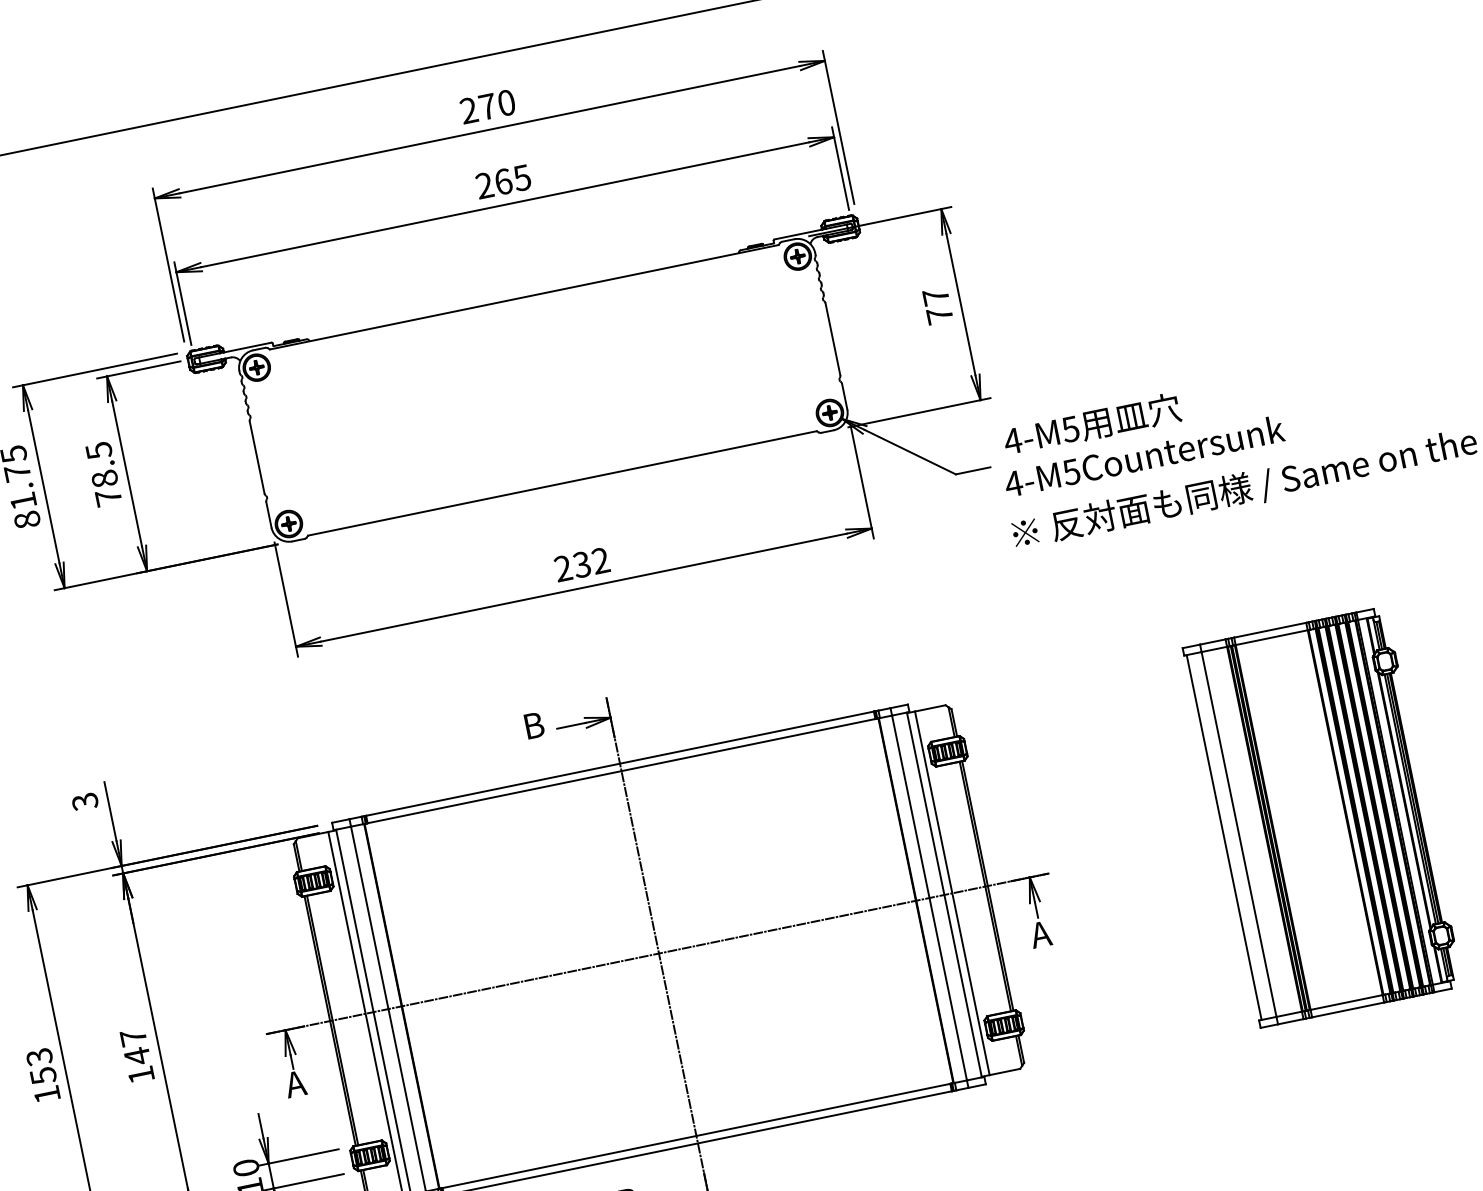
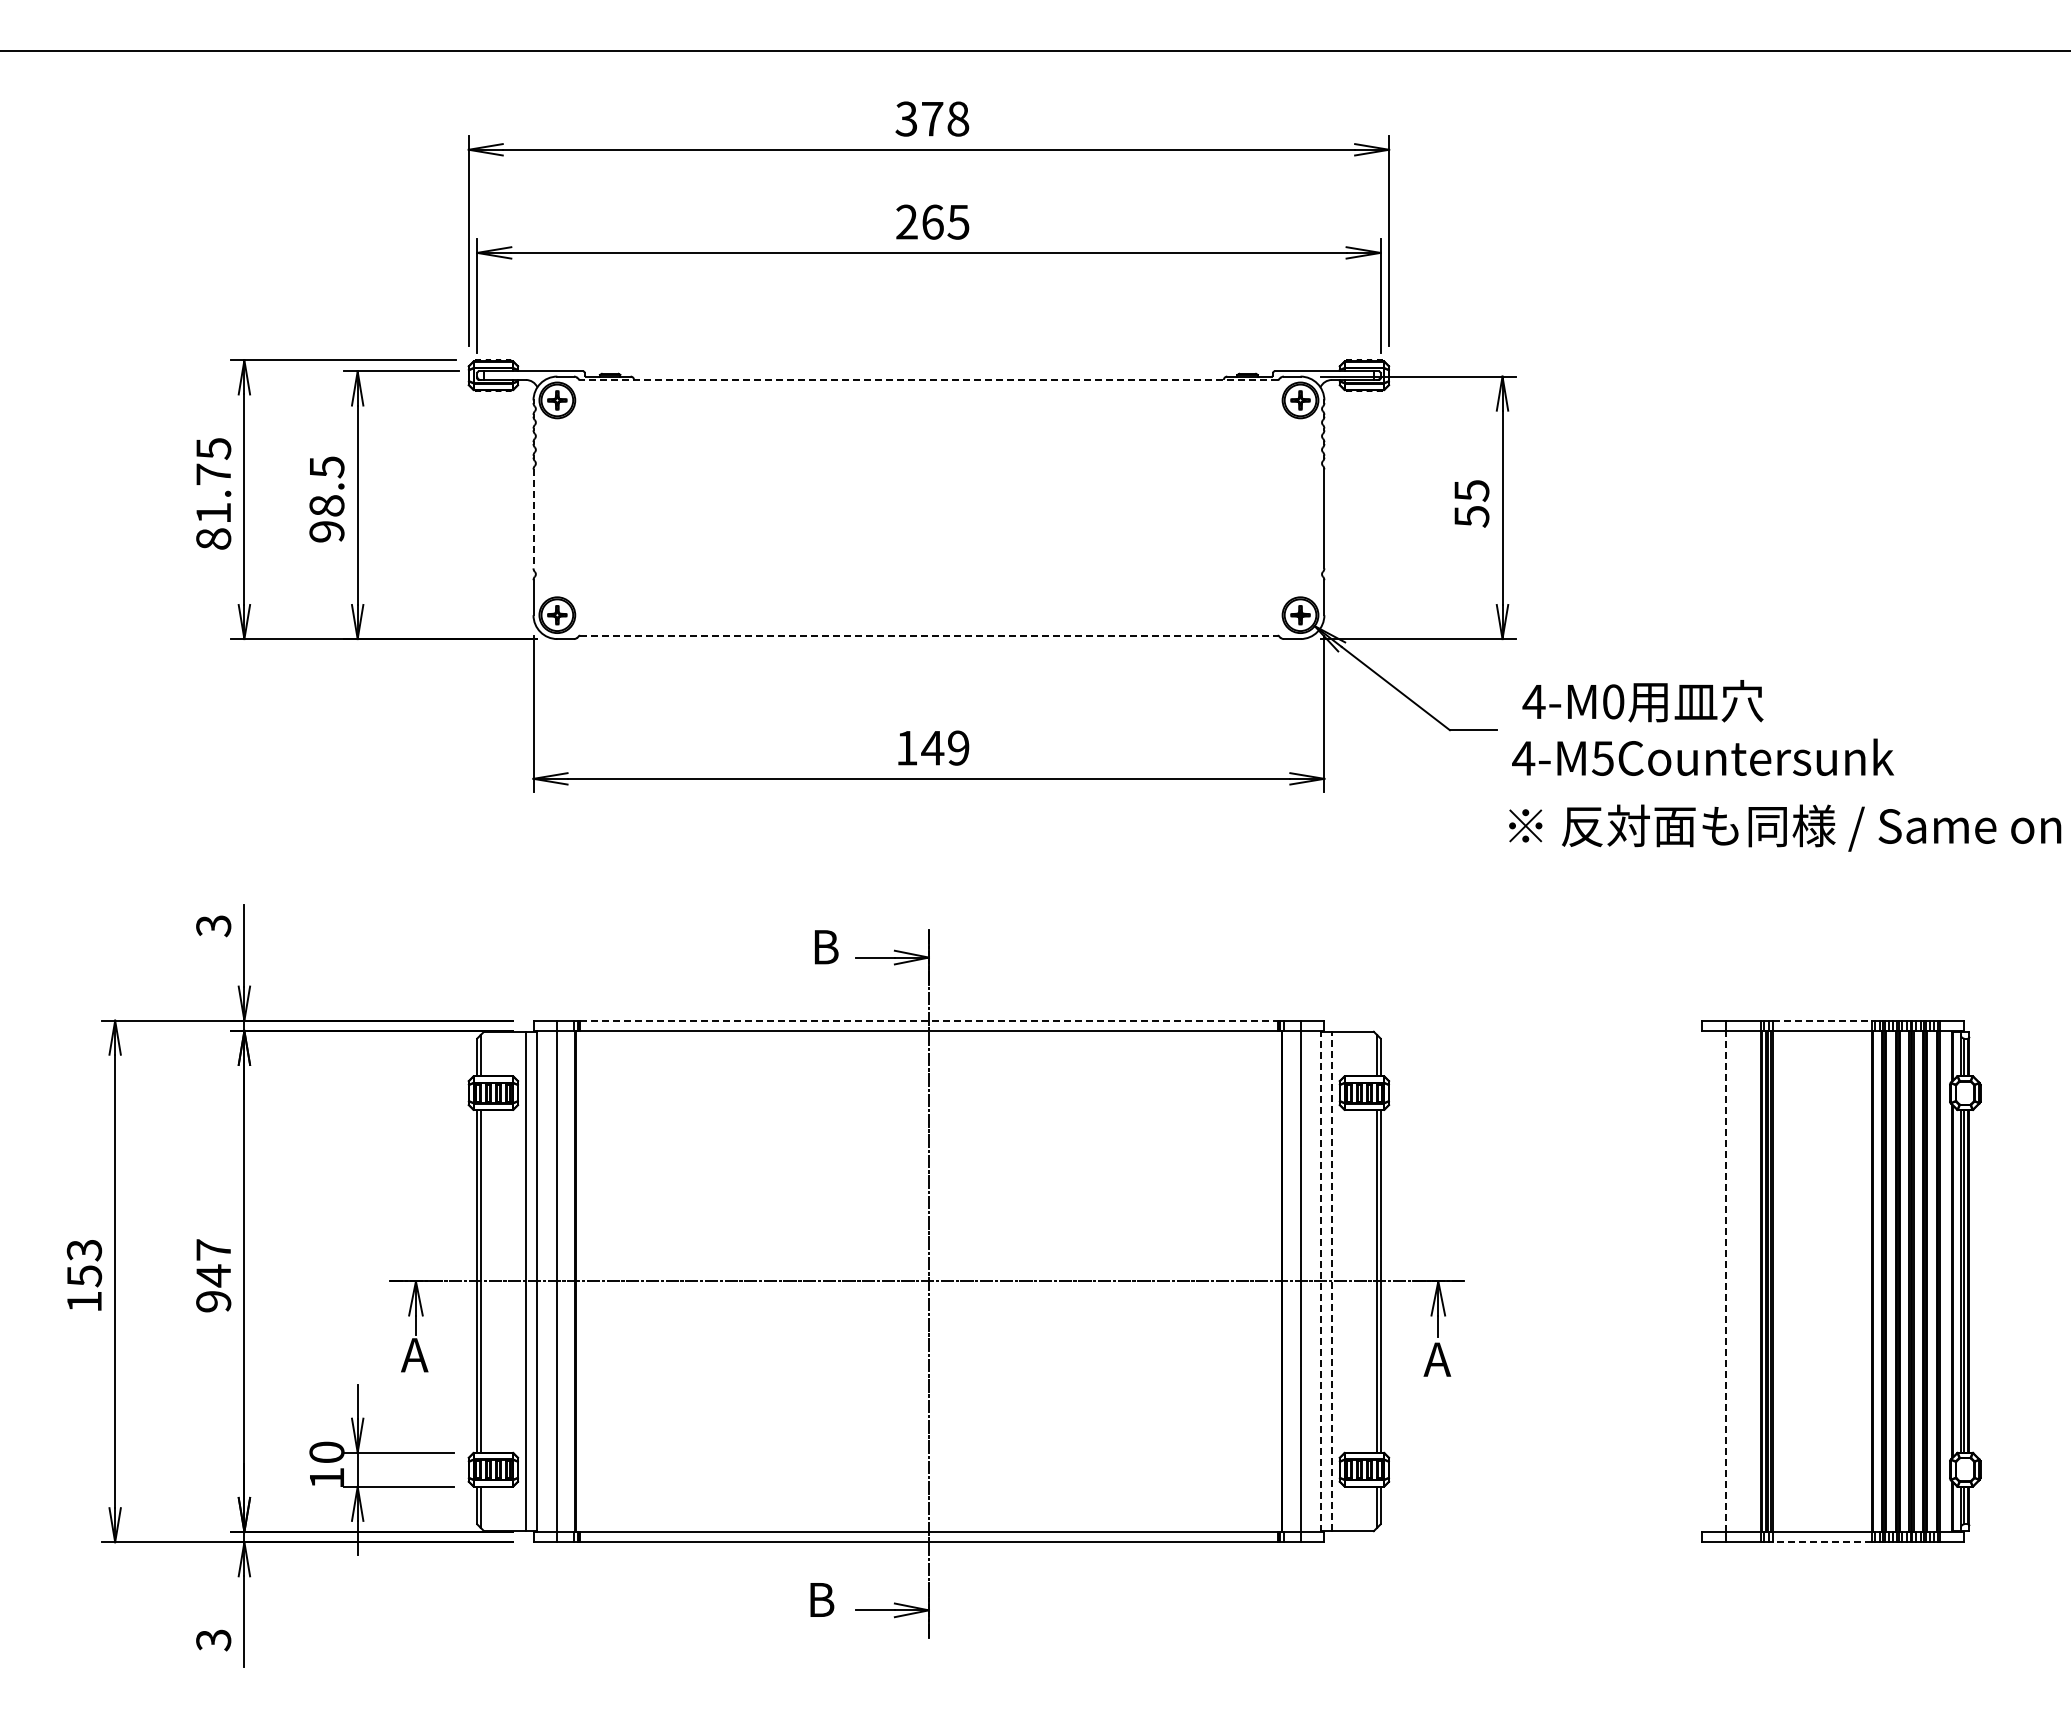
text: (487, 106) -> (932, 118), 270 -> 378
line: (523, 296) -> (928, 379), solid -> dashed
text: (937, 306) -> (1471, 503), 77 -> 55
text: (1070, 429) -> (1613, 701), 4-M5 -> 4-M0
line: (257, 457) -> (533, 519), solid -> dashed
line: (562, 483) -> (928, 635), solid -> dashed
text: (108, 497) -> (326, 531), 78.5 -> 98.5
text: (581, 564) -> (932, 747), 232 -> 149
line: (1270, 630) -> (1822, 1020), solid -> dashed
line: (619, 763) -> (928, 1020), solid -> dashed
line: (1238, 834) -> (1725, 1281), solid -> dashed
line: (1224, 837) -> (1705, 1281), removed
line: (952, 893) -> (1331, 1281), solid -> dashed
line: (944, 895) -> (1320, 1281), solid -> dashed
line: (1347, 1010) -> (1821, 1542), solid -> dashed
text: (141, 1075) -> (213, 1301), 147 -> 947

